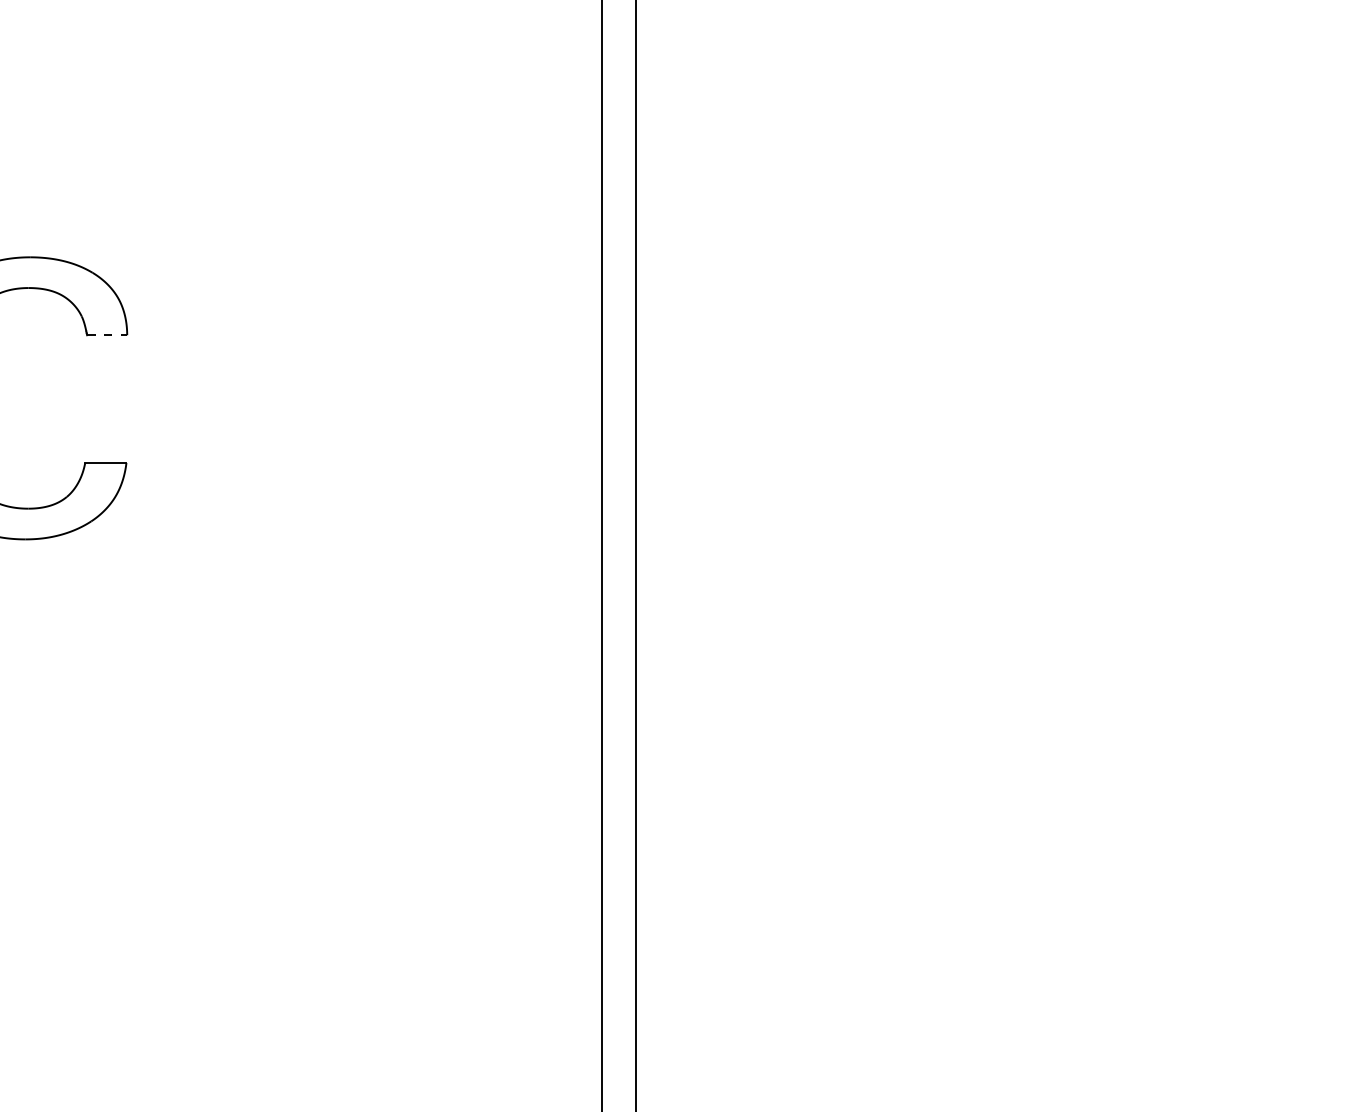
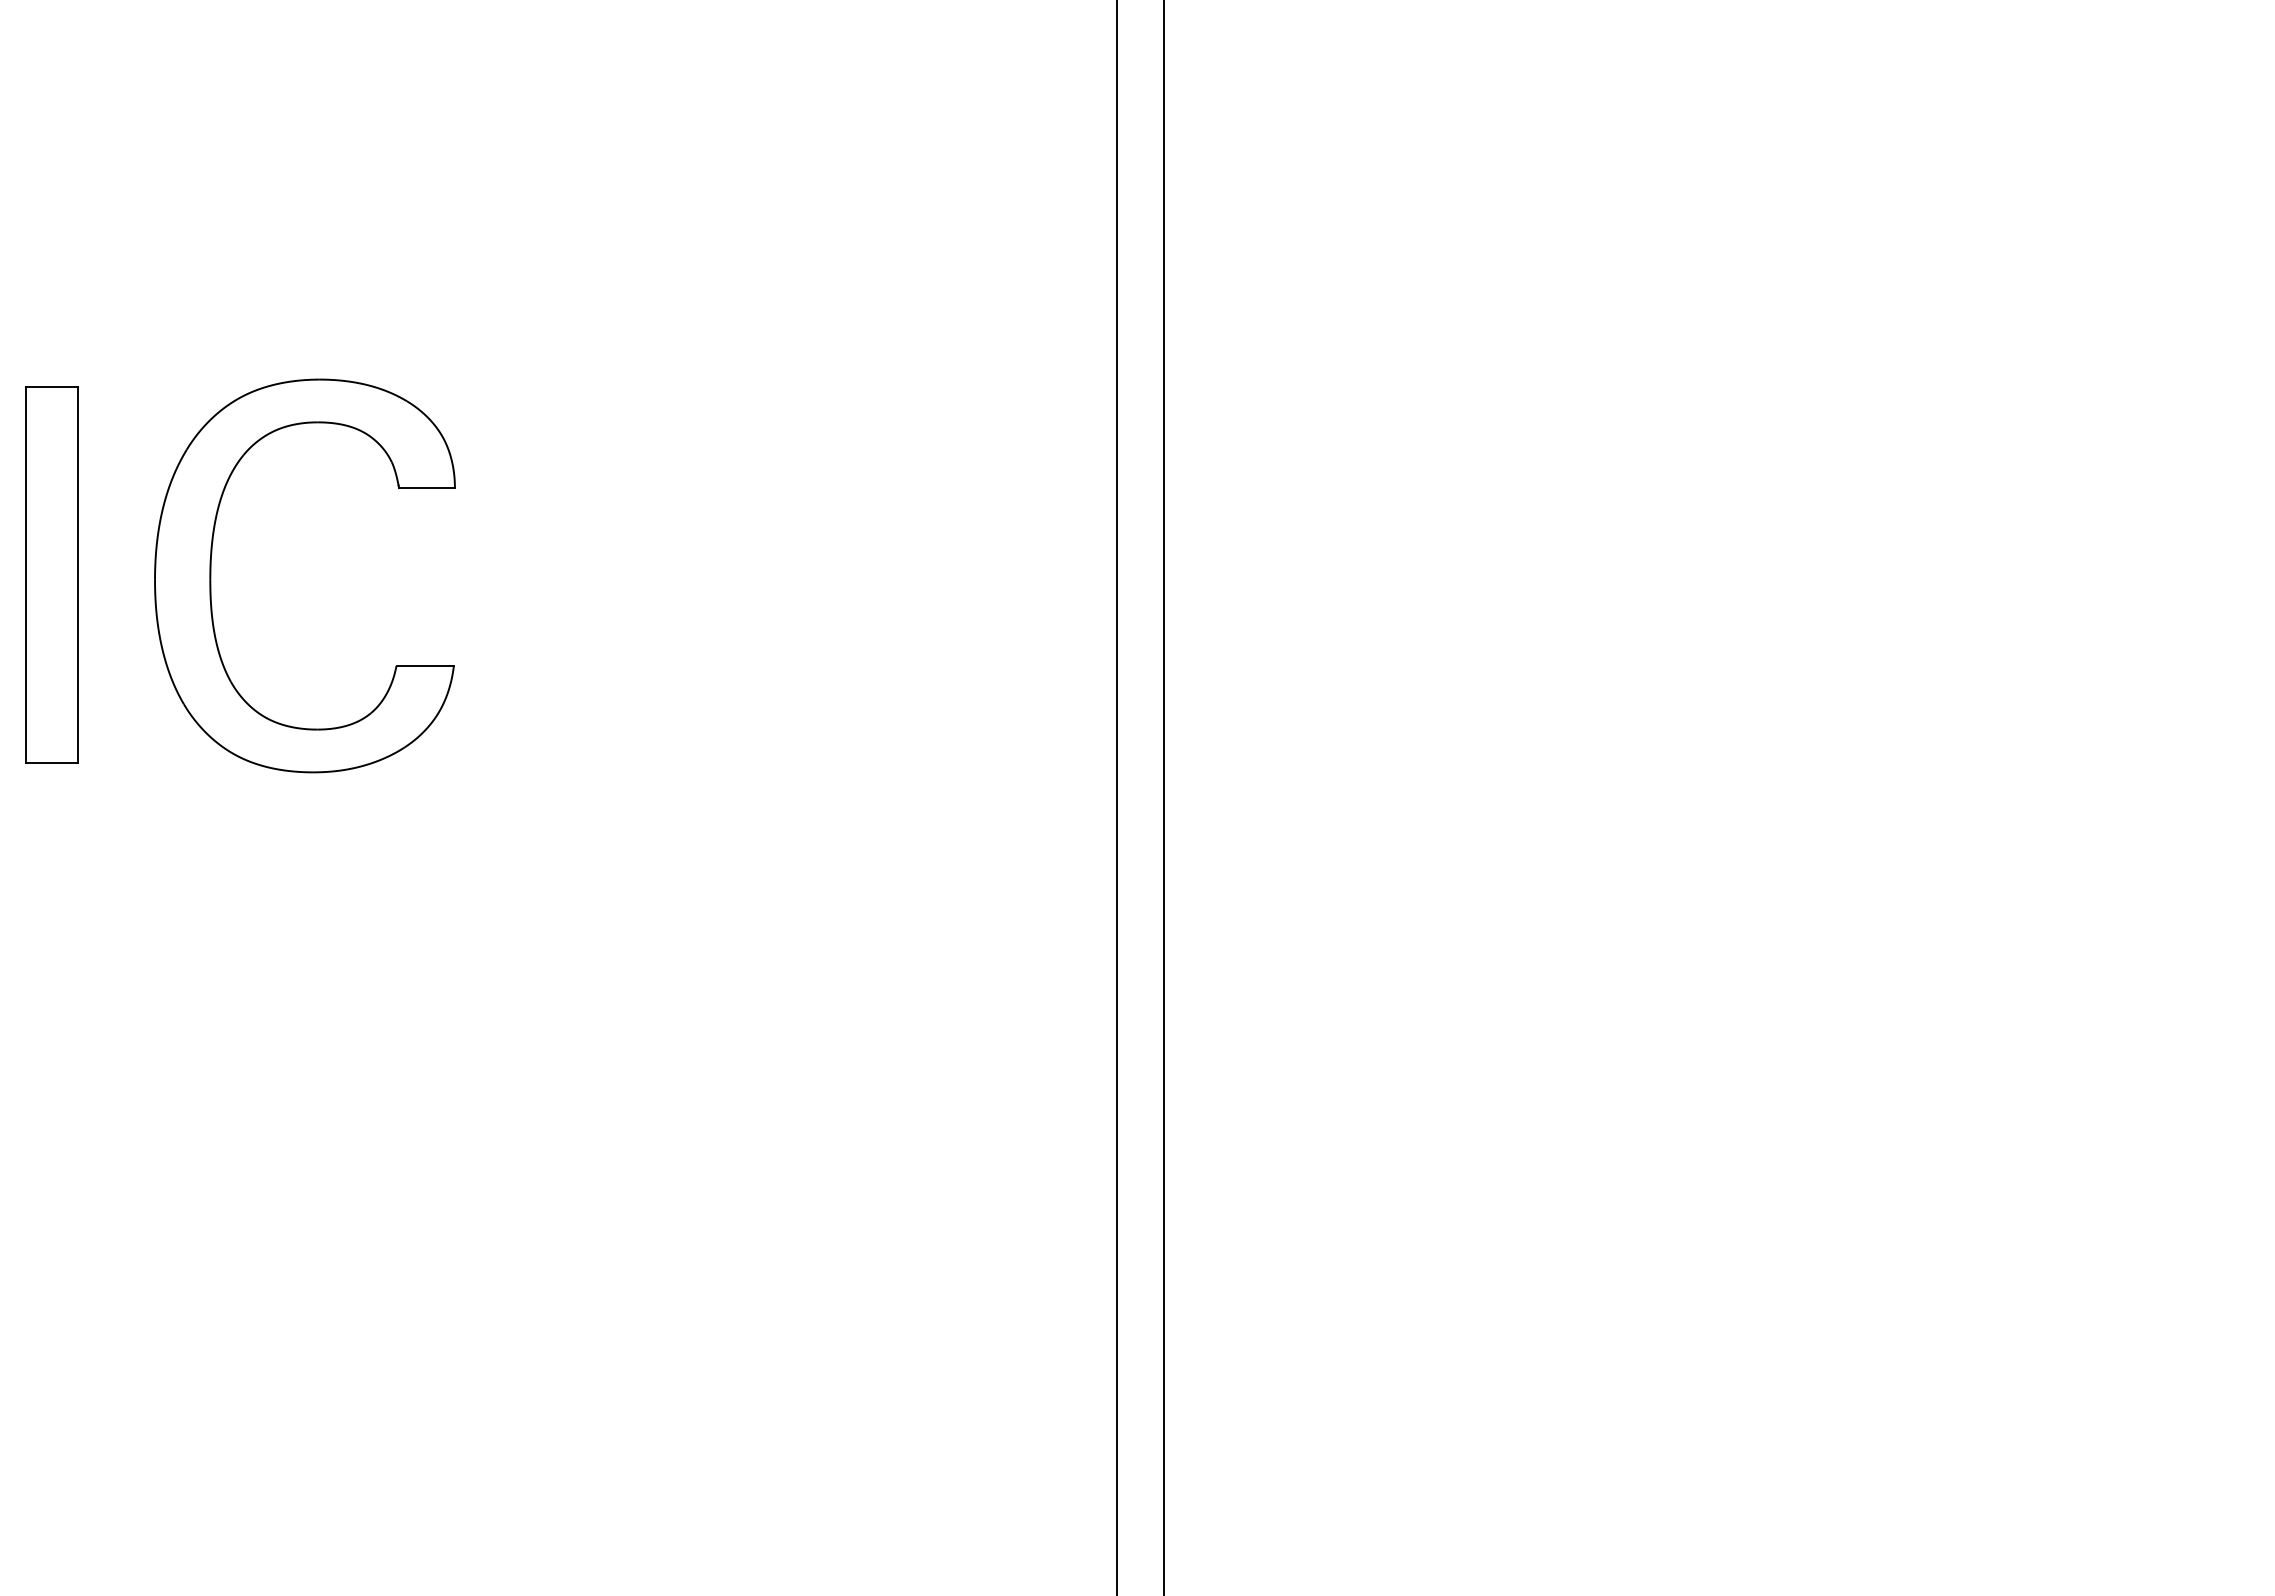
line: (107, 335) -> (427, 488), dashed -> solid

